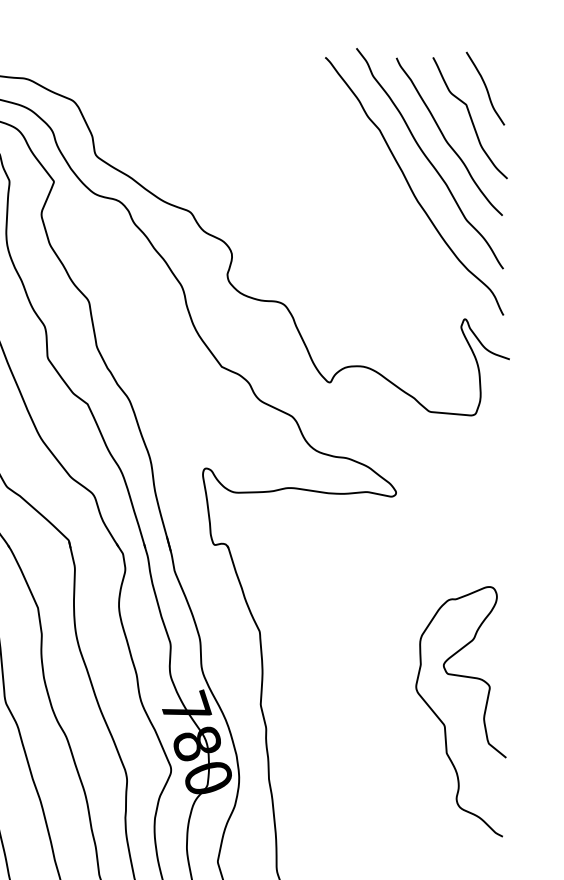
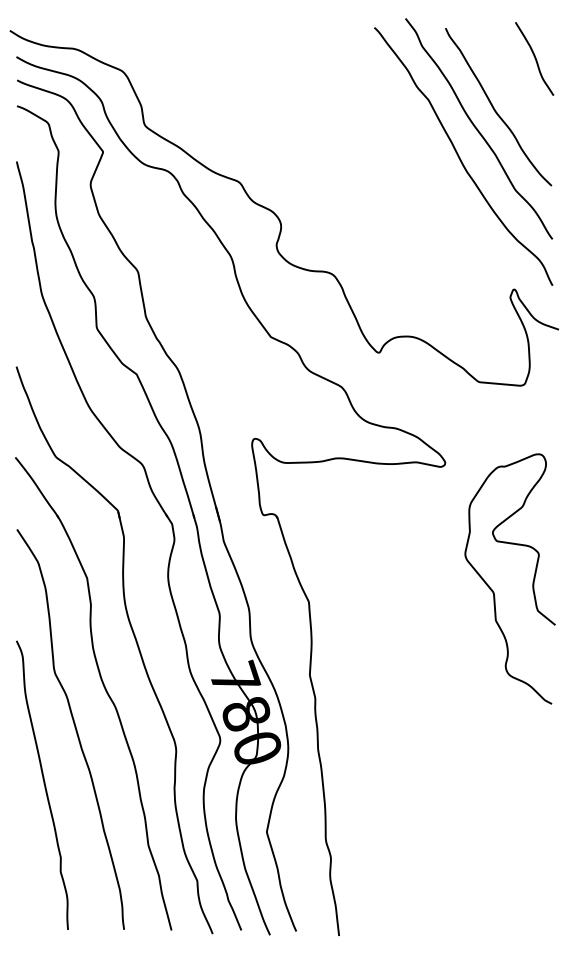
curve: (469, 117) -> (518, 87), removed
curve: (444, 723) -> (493, 590), moved

